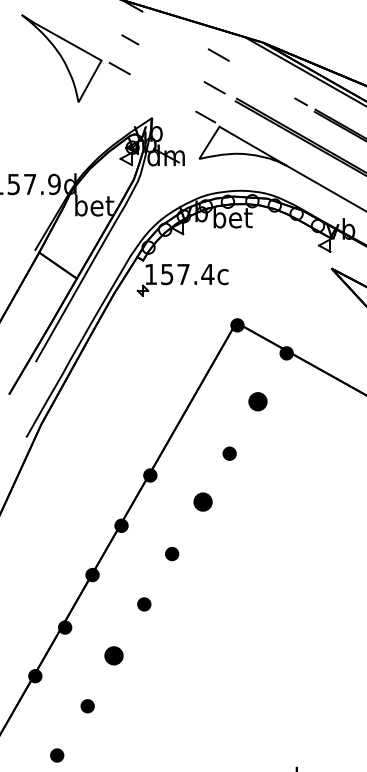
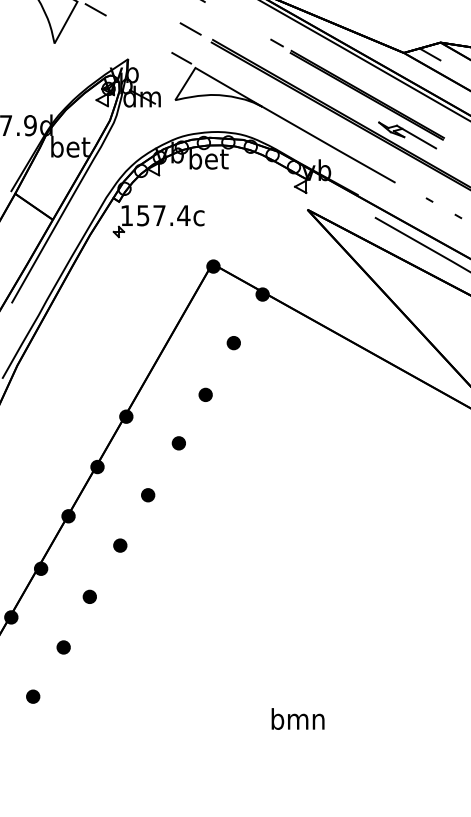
part: (257, 402) -> (233, 343), size x0.71
part: (202, 502) -> (178, 443), size x0.71
part: (113, 655) -> (89, 596), size x0.71

